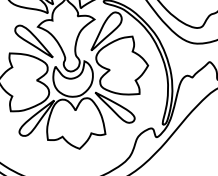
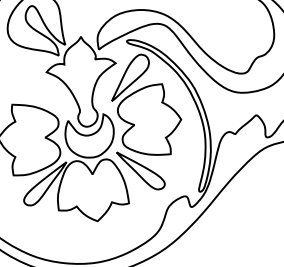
part: (33, 40) -> (41, 89), removed

